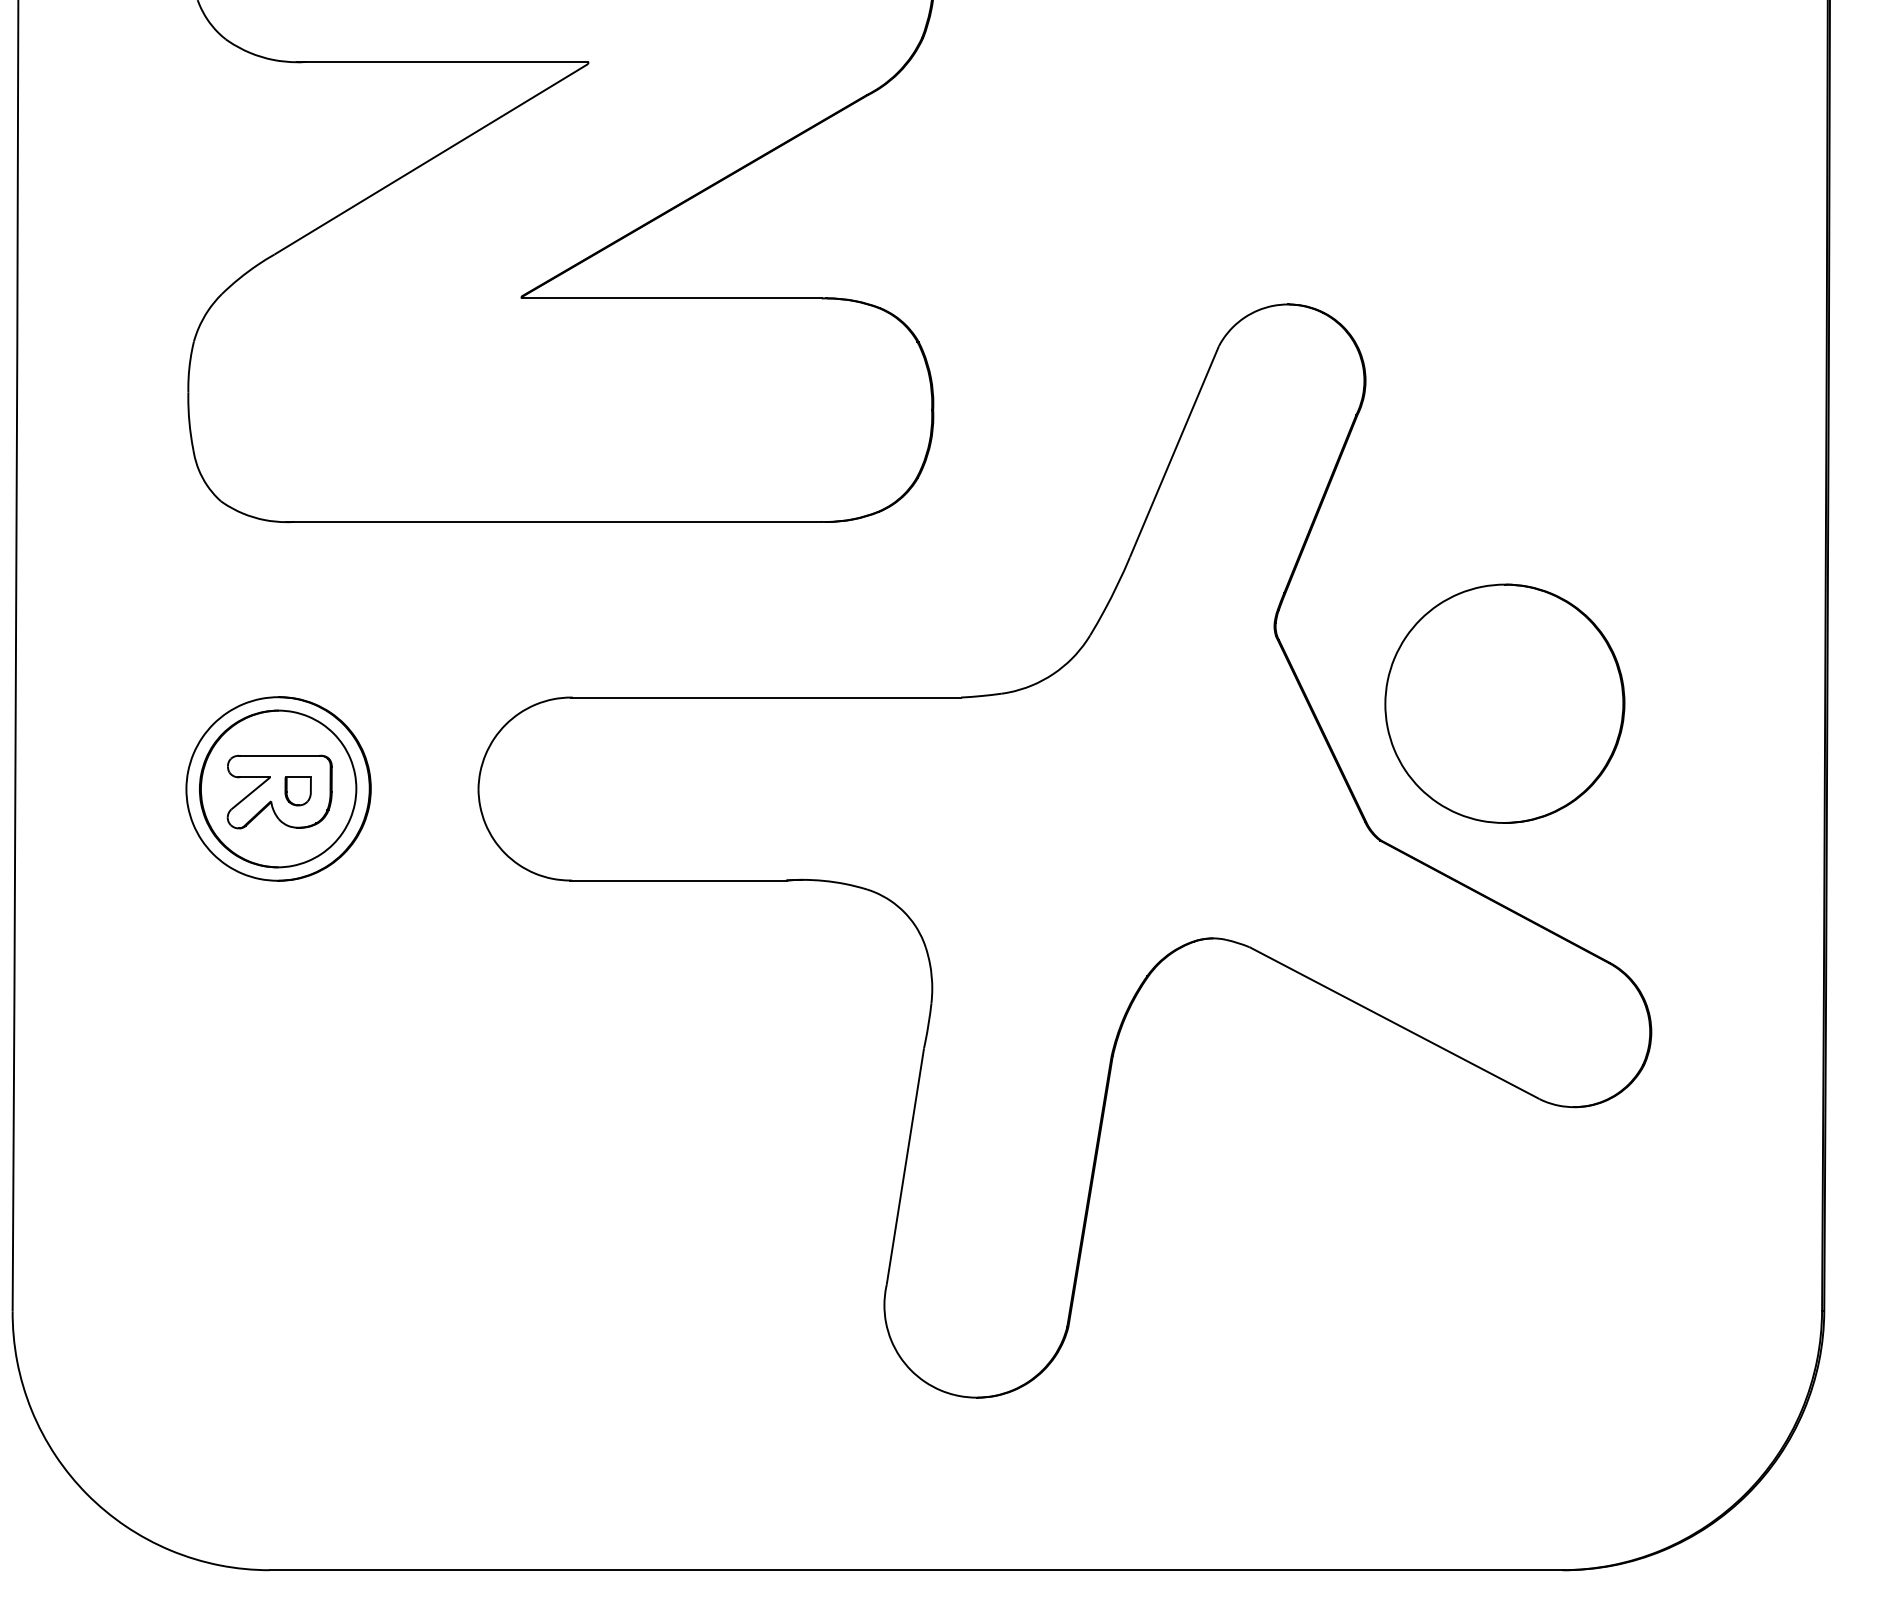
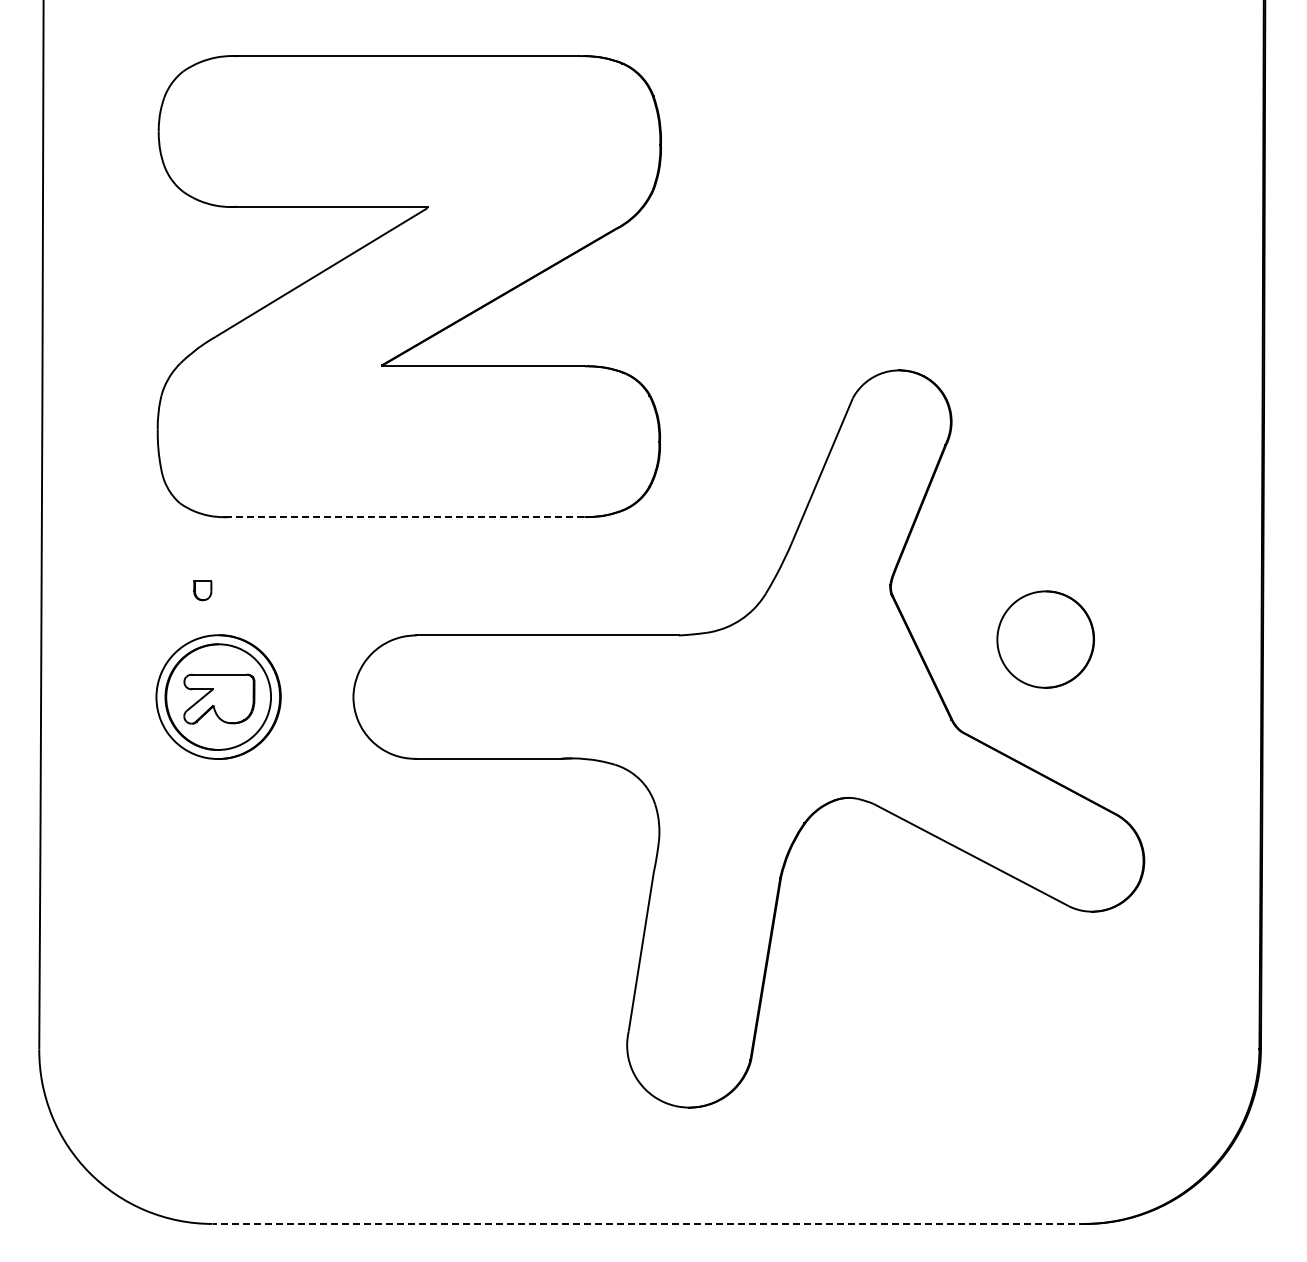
line: (557, 522) -> (406, 517), solid -> dashed
part: (1504, 703) -> (1045, 639), size x0.6
part: (297, 791) -> (202, 590), moved
line: (917, 1569) -> (649, 1223), solid -> dashed

